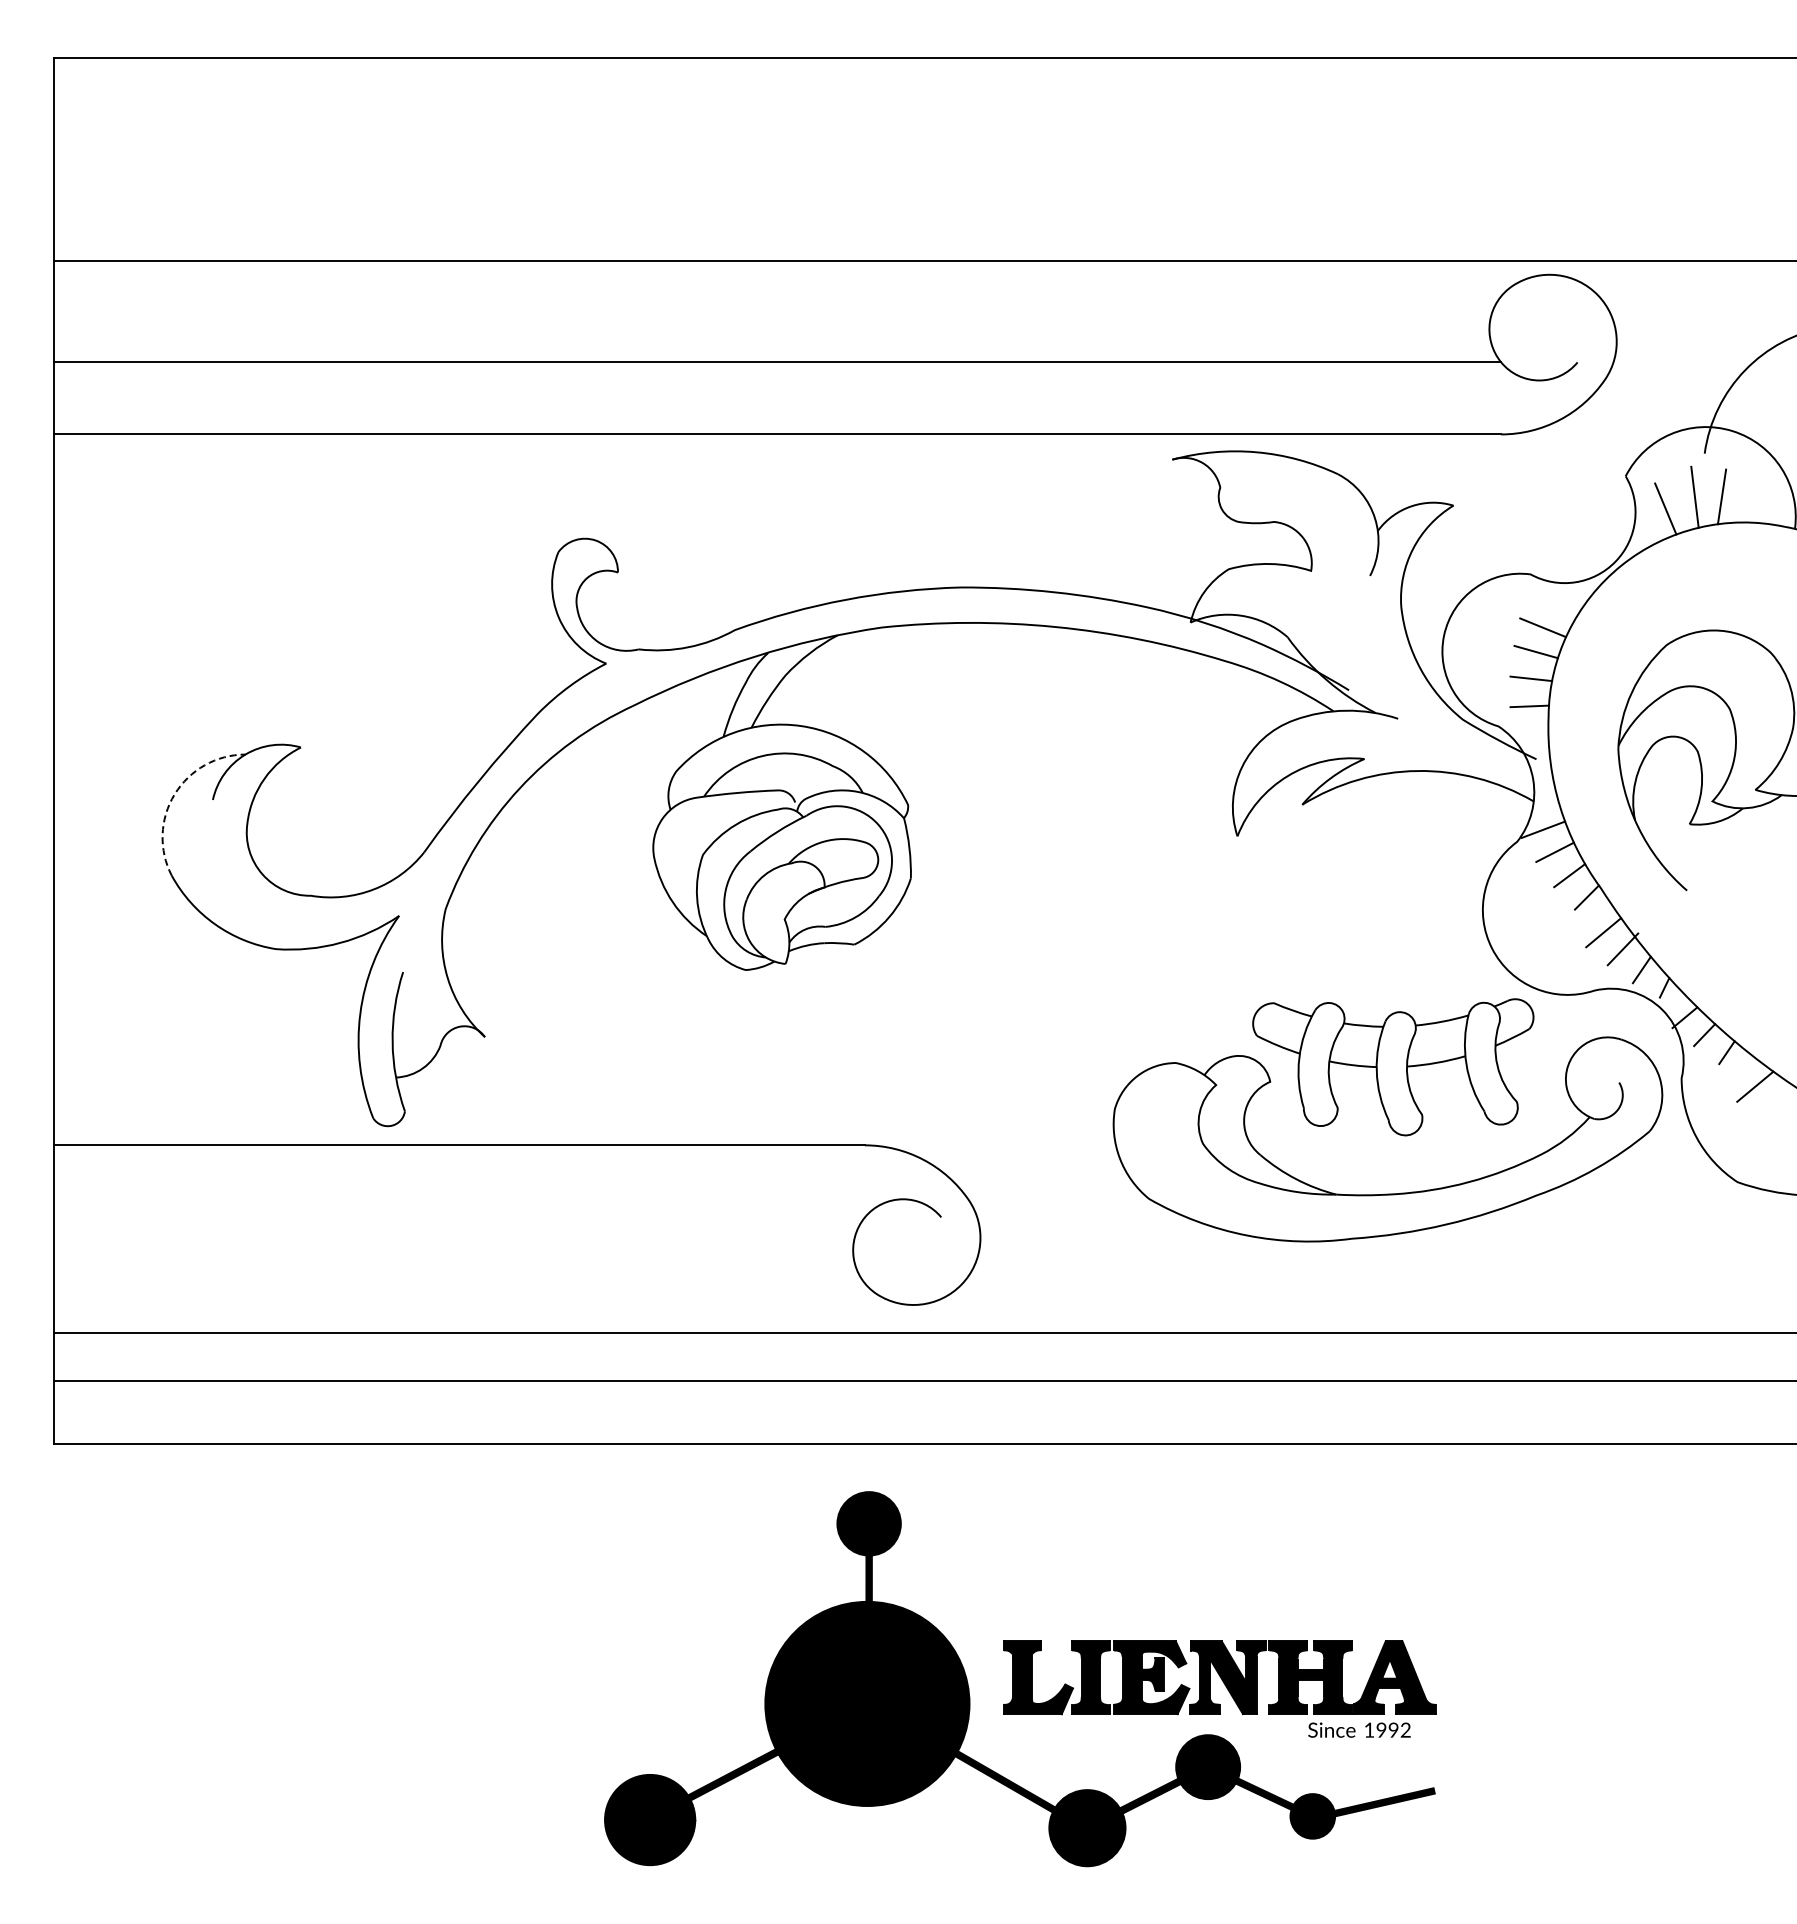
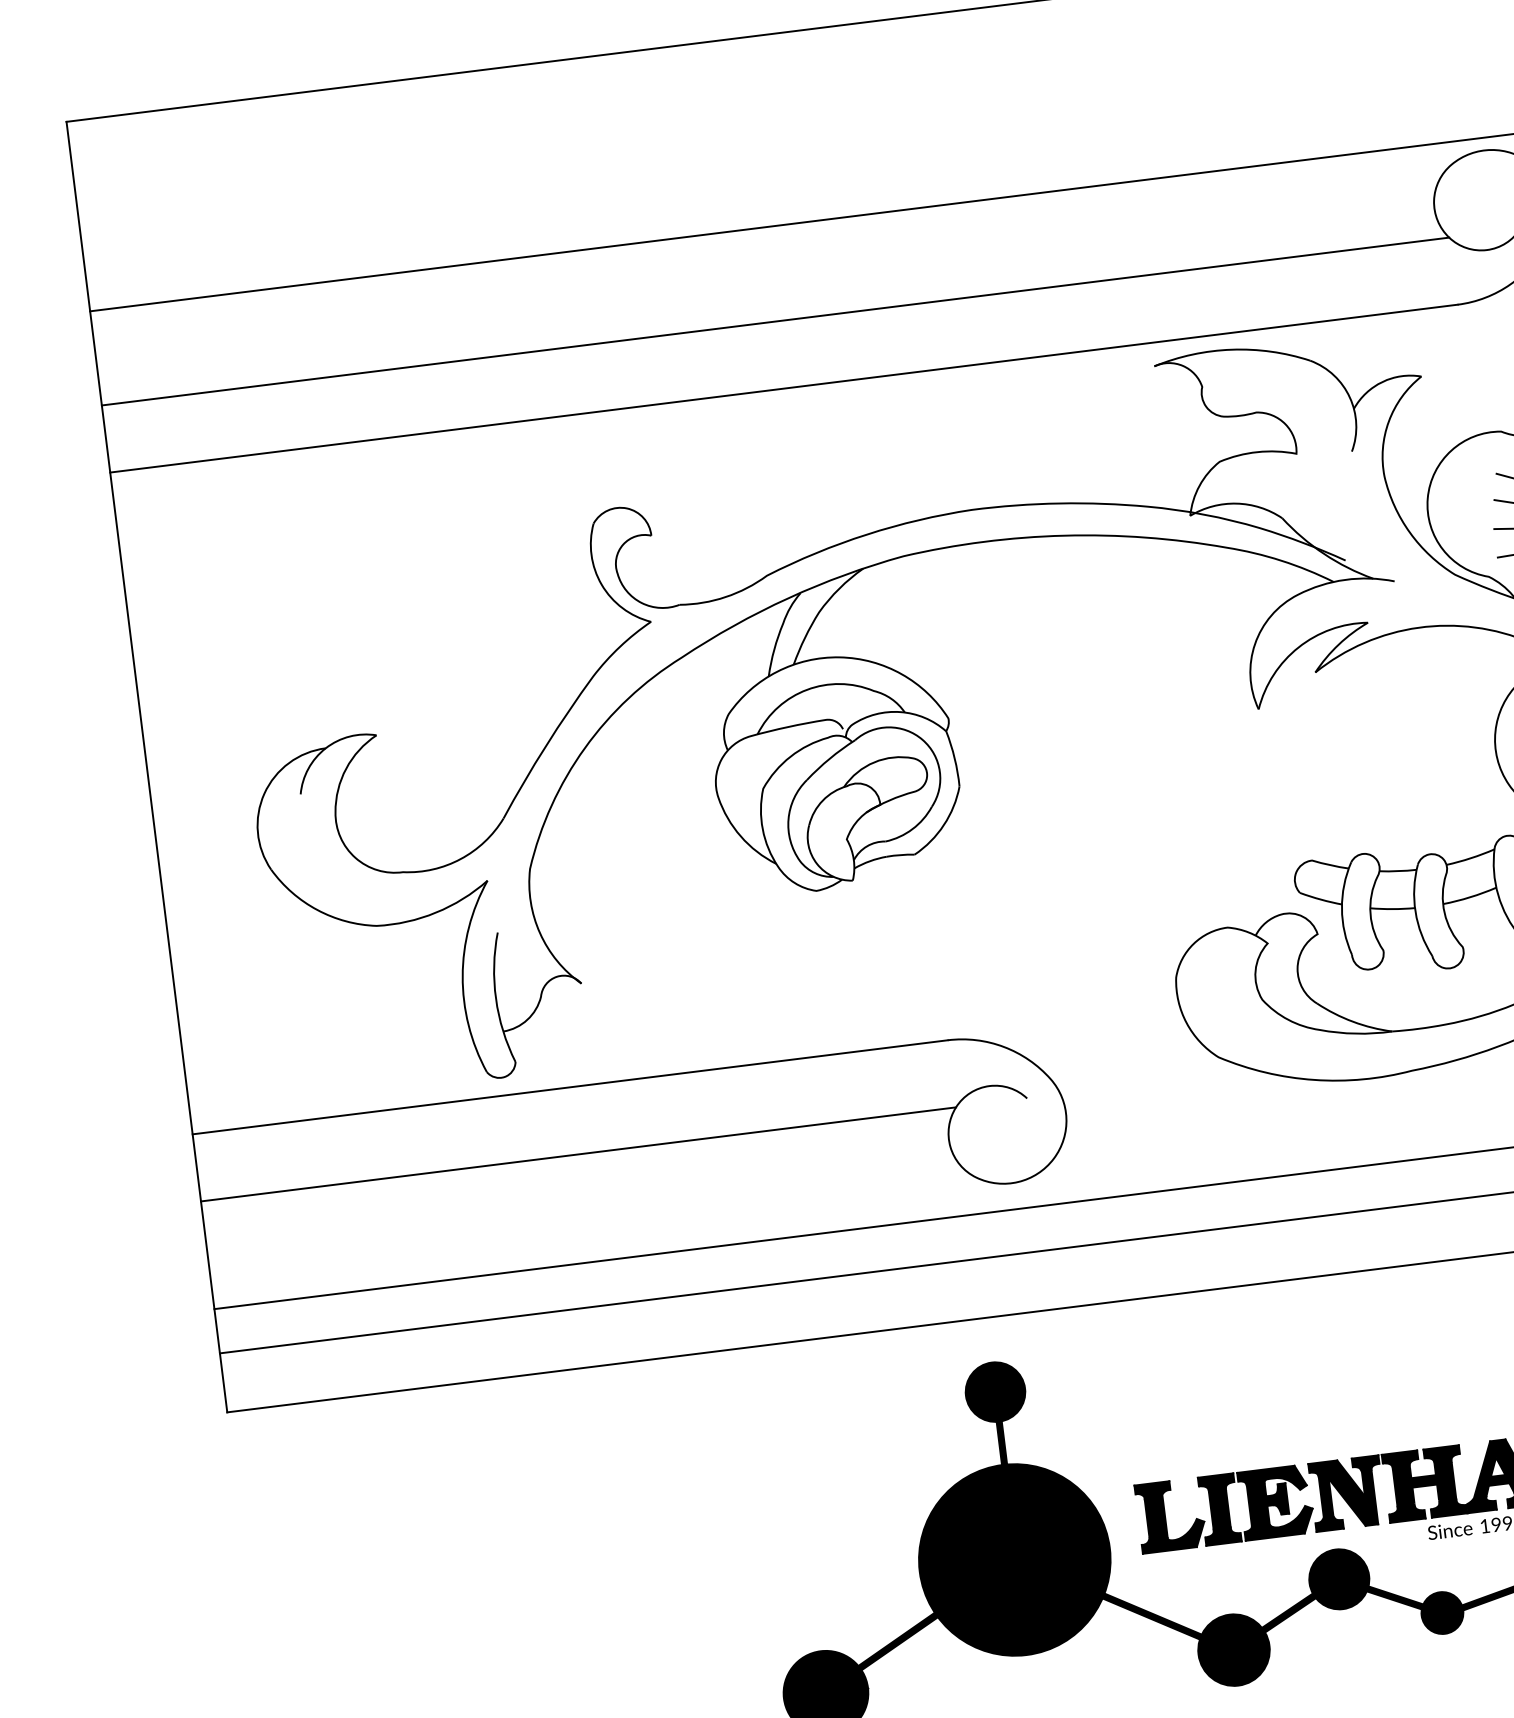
line: (174, 794) -> (264, 793), dashed -> solid
line: (458, 1217) -> (577, 1154), added

